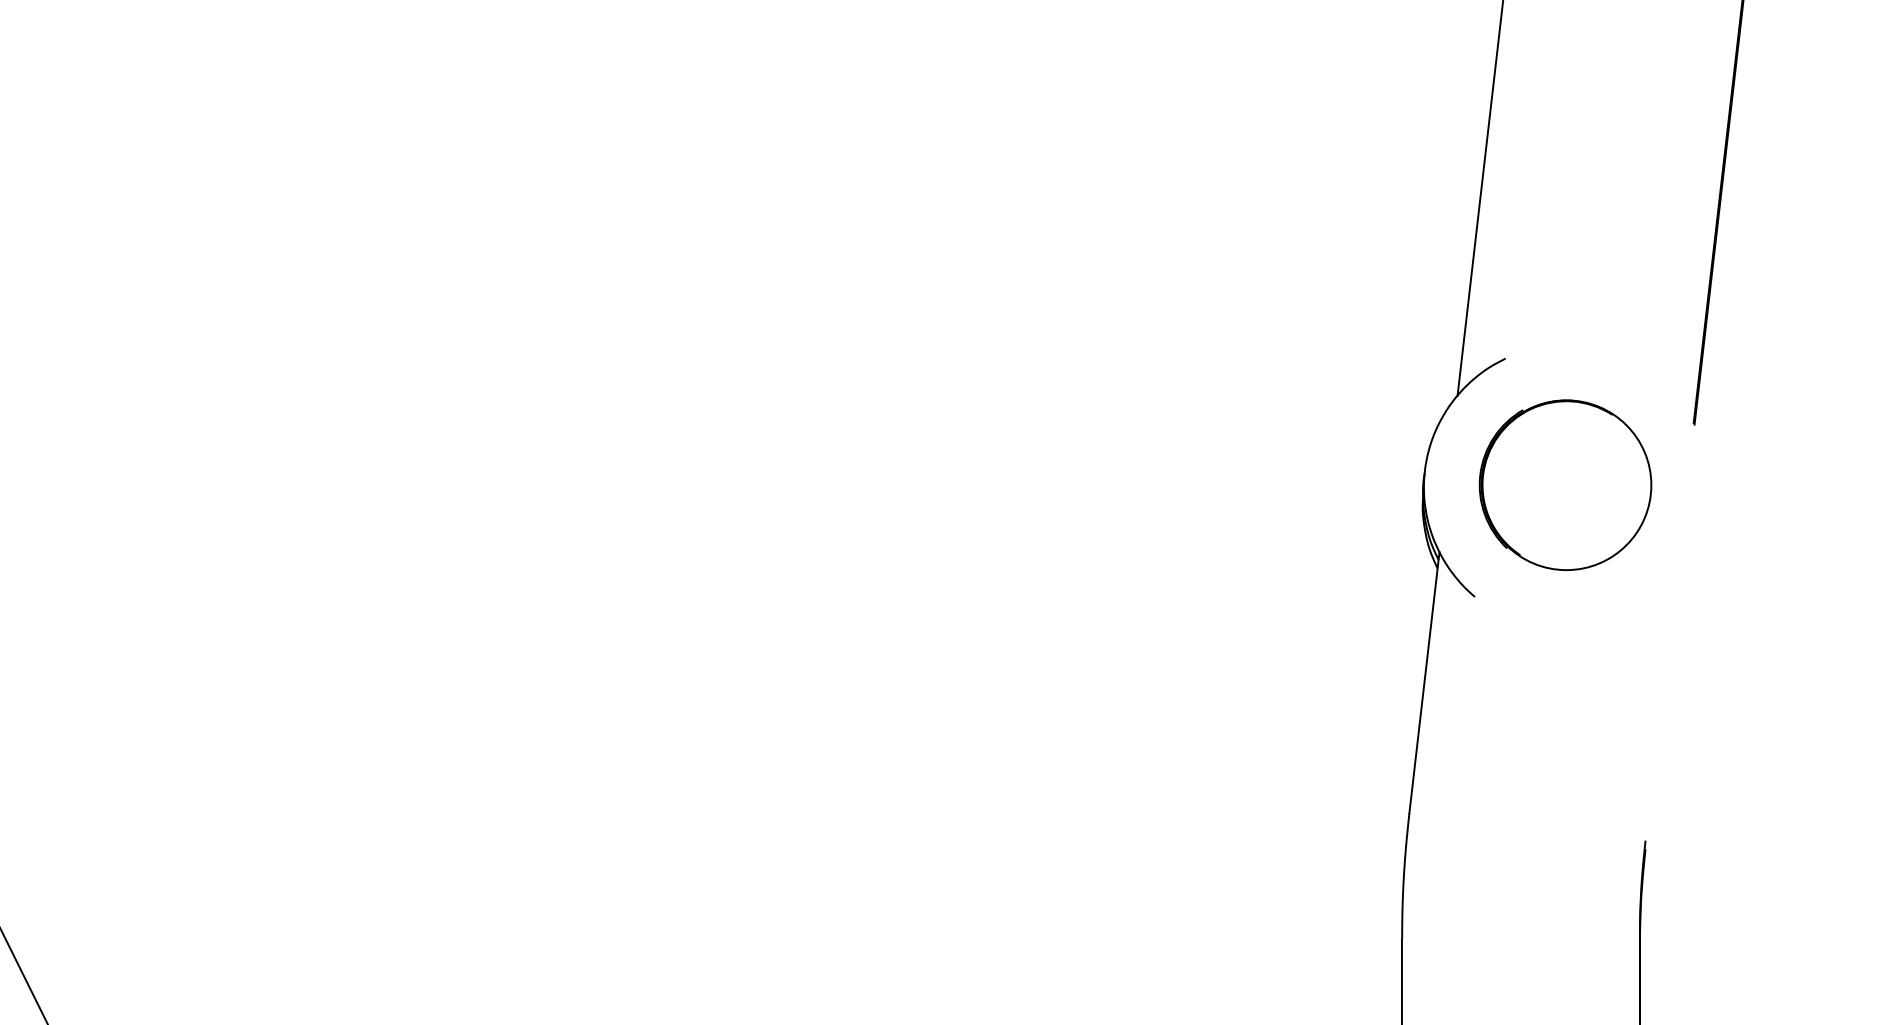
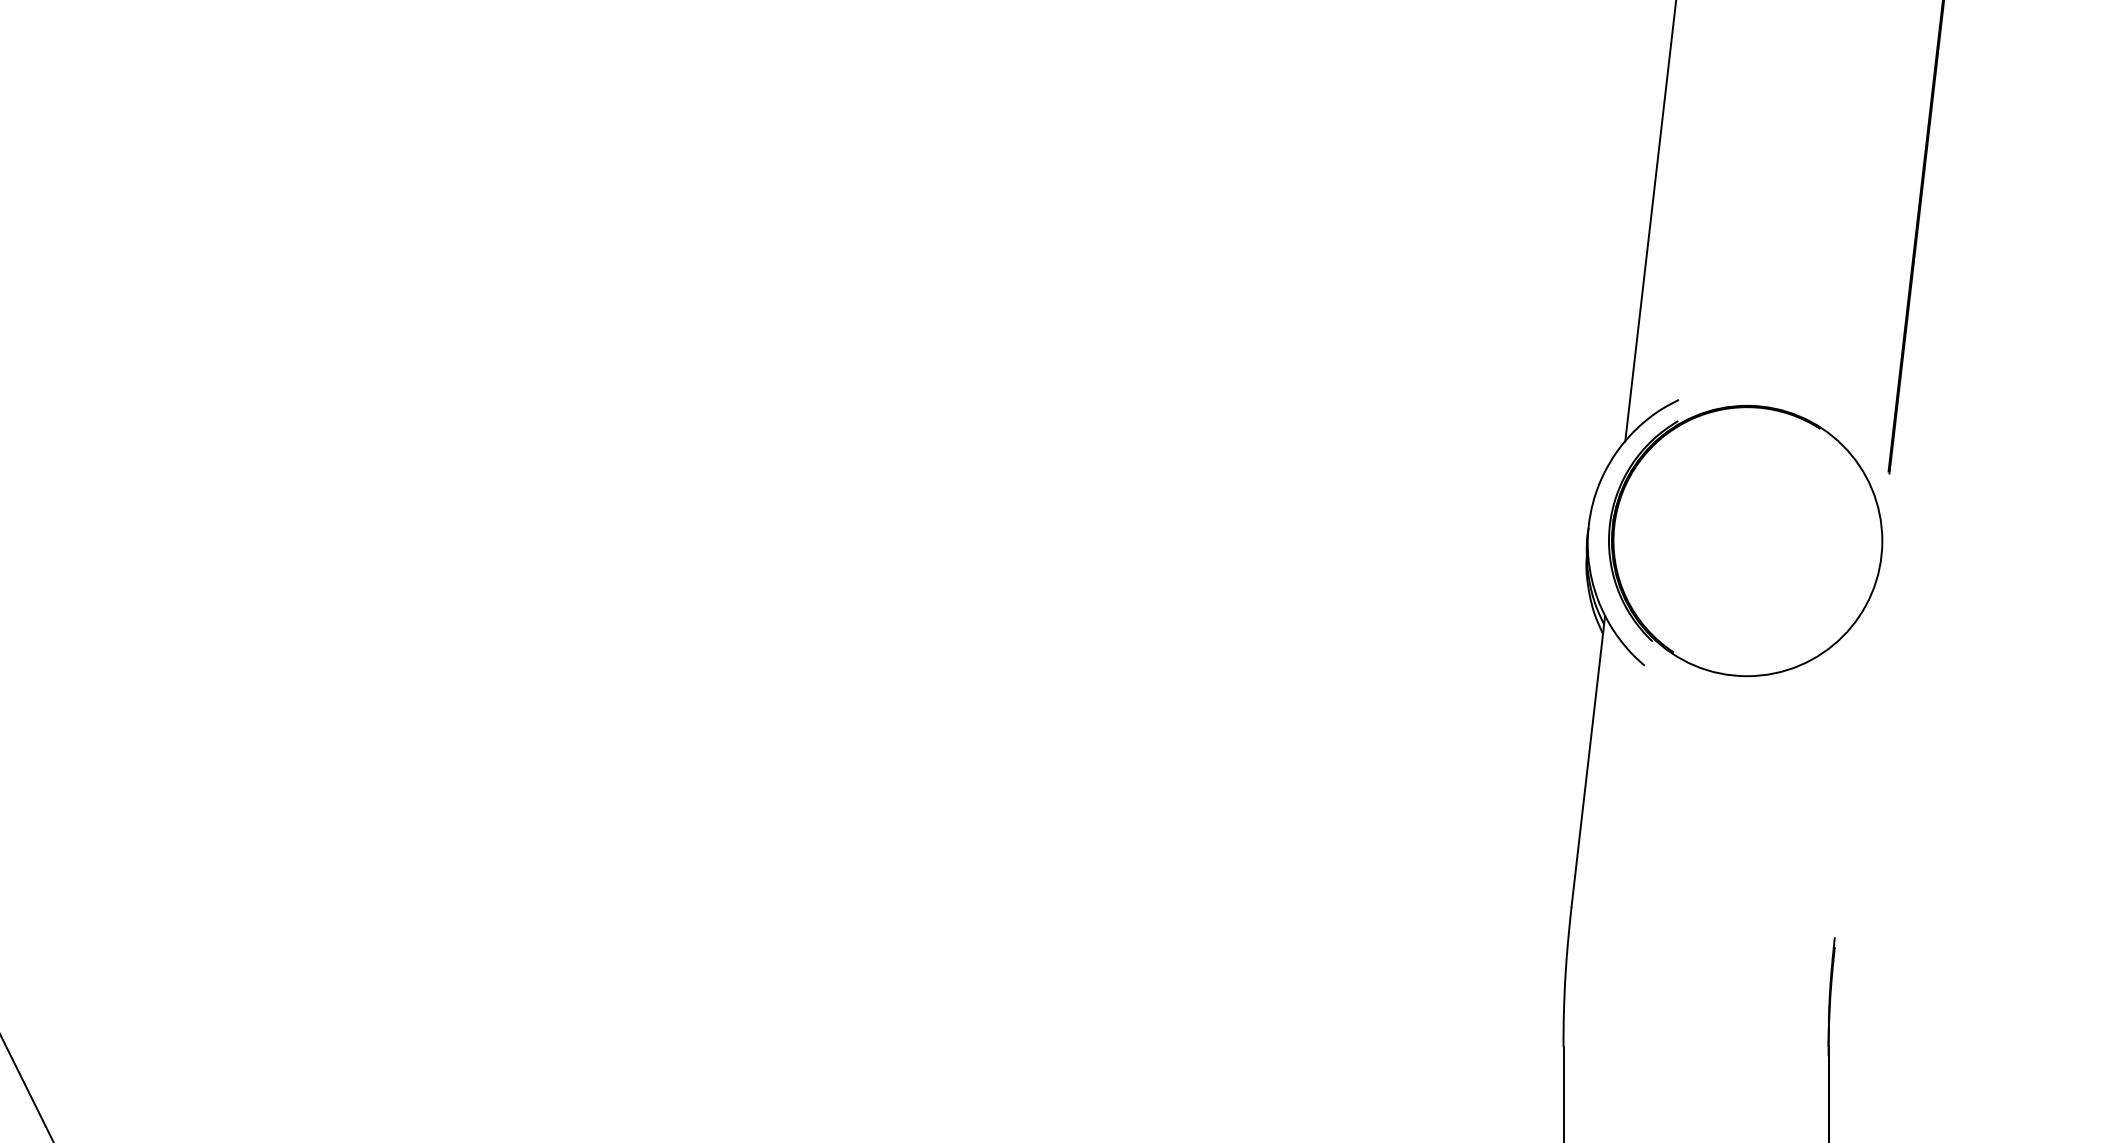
part: (1565, 485) -> (1745, 541), size x1.43

